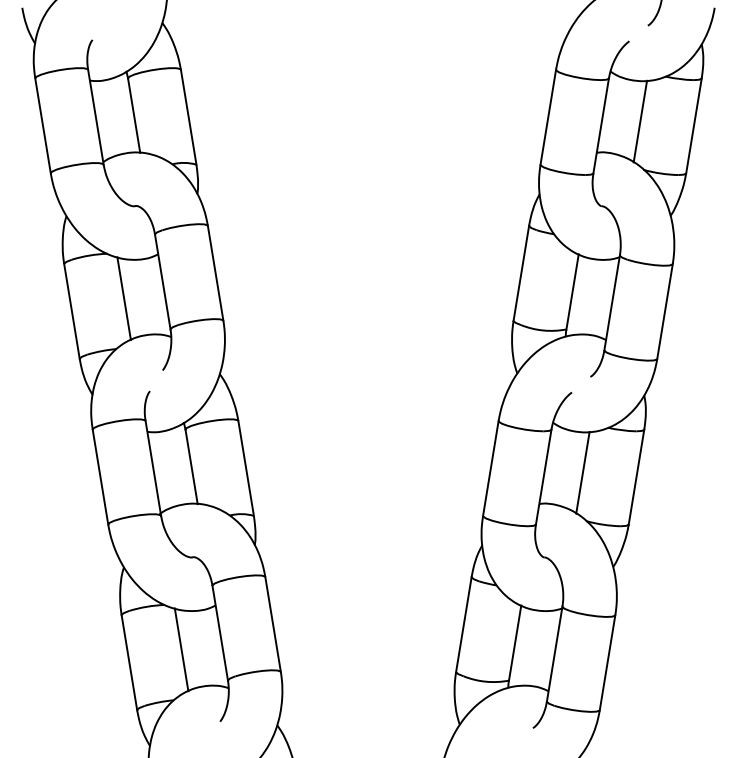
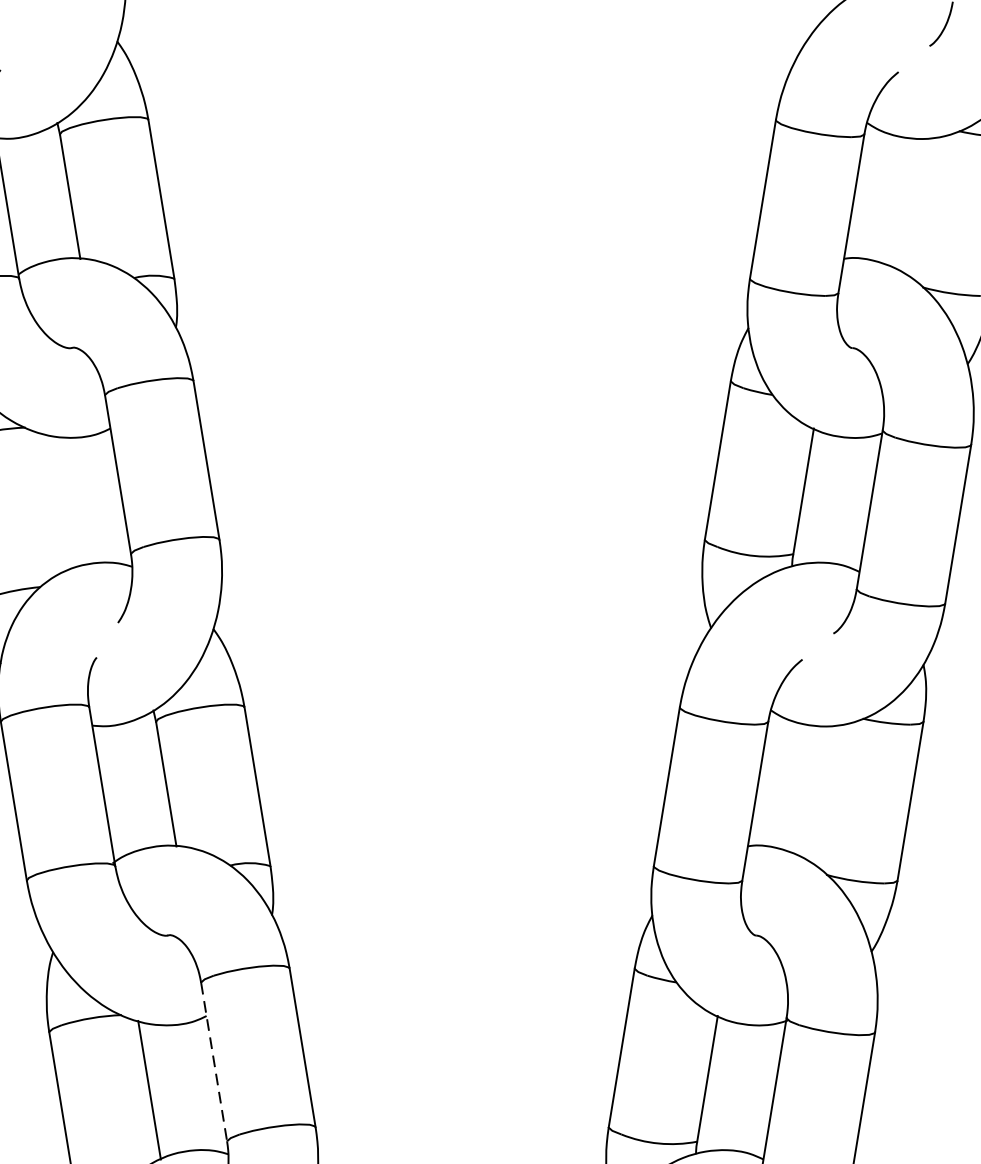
line: (640, 121) -> (917, 206), removed
line: (123, 298) -> (52, 502), removed
line: (582, 472) -> (820, 793), removed
line: (220, 633) -> (214, 1062), solid -> dashed

